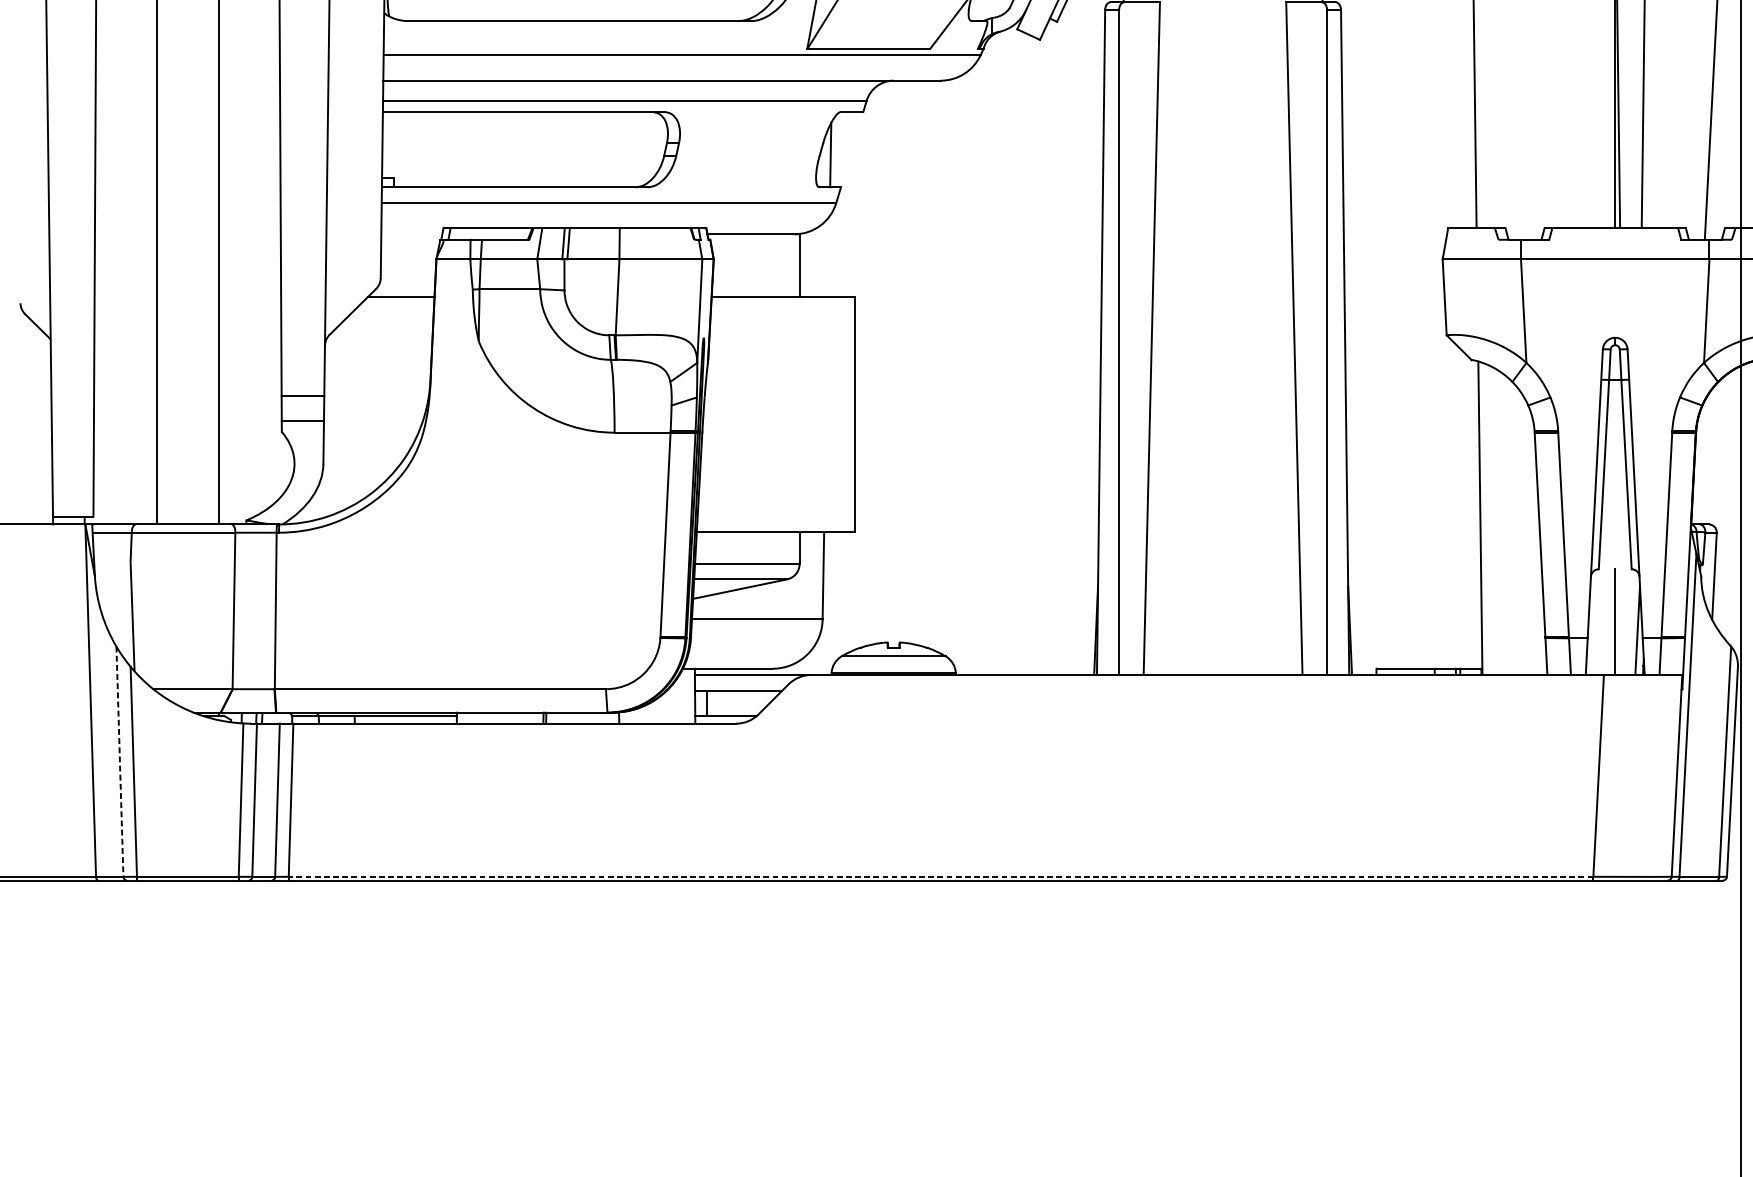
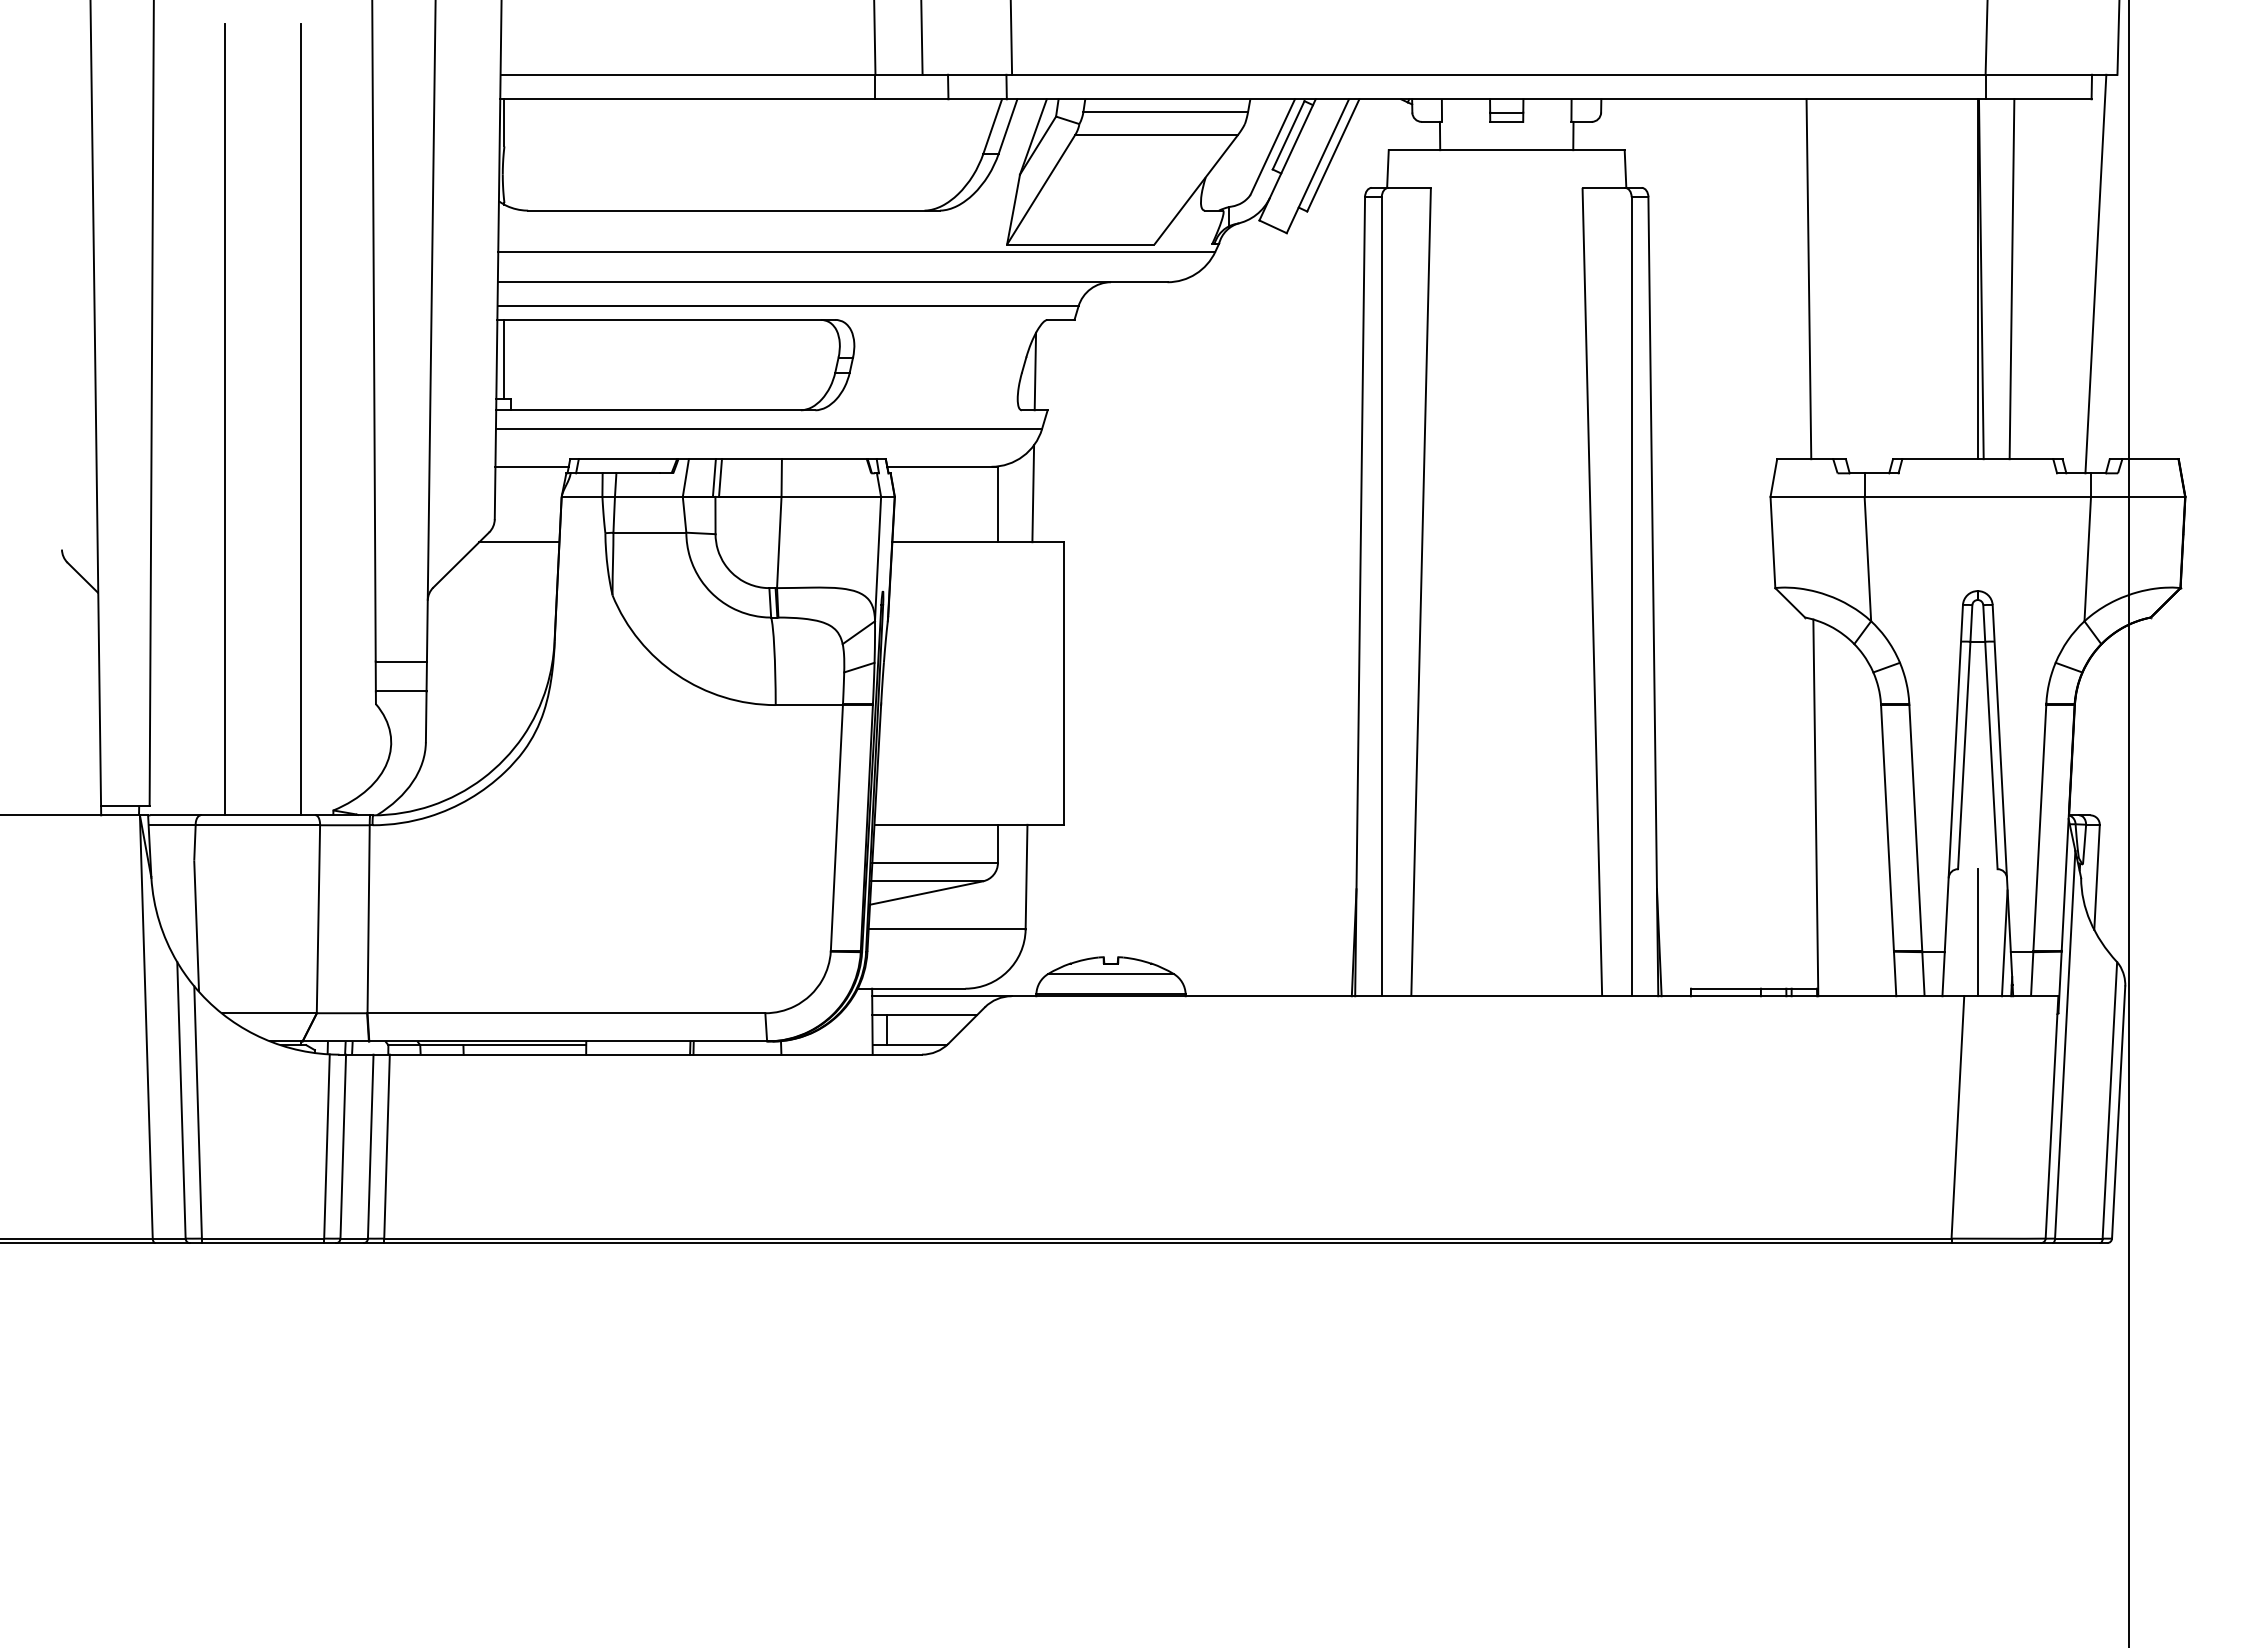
line: (388, 145) -> (504, 359), added
line: (411, 234) -> (531, 466), added
line: (829, 256) -> (1033, 493), added
line: (119, 761) -> (181, 1100), dashed -> solid
line: (940, 876) -> (1167, 1238), dashed -> solid

